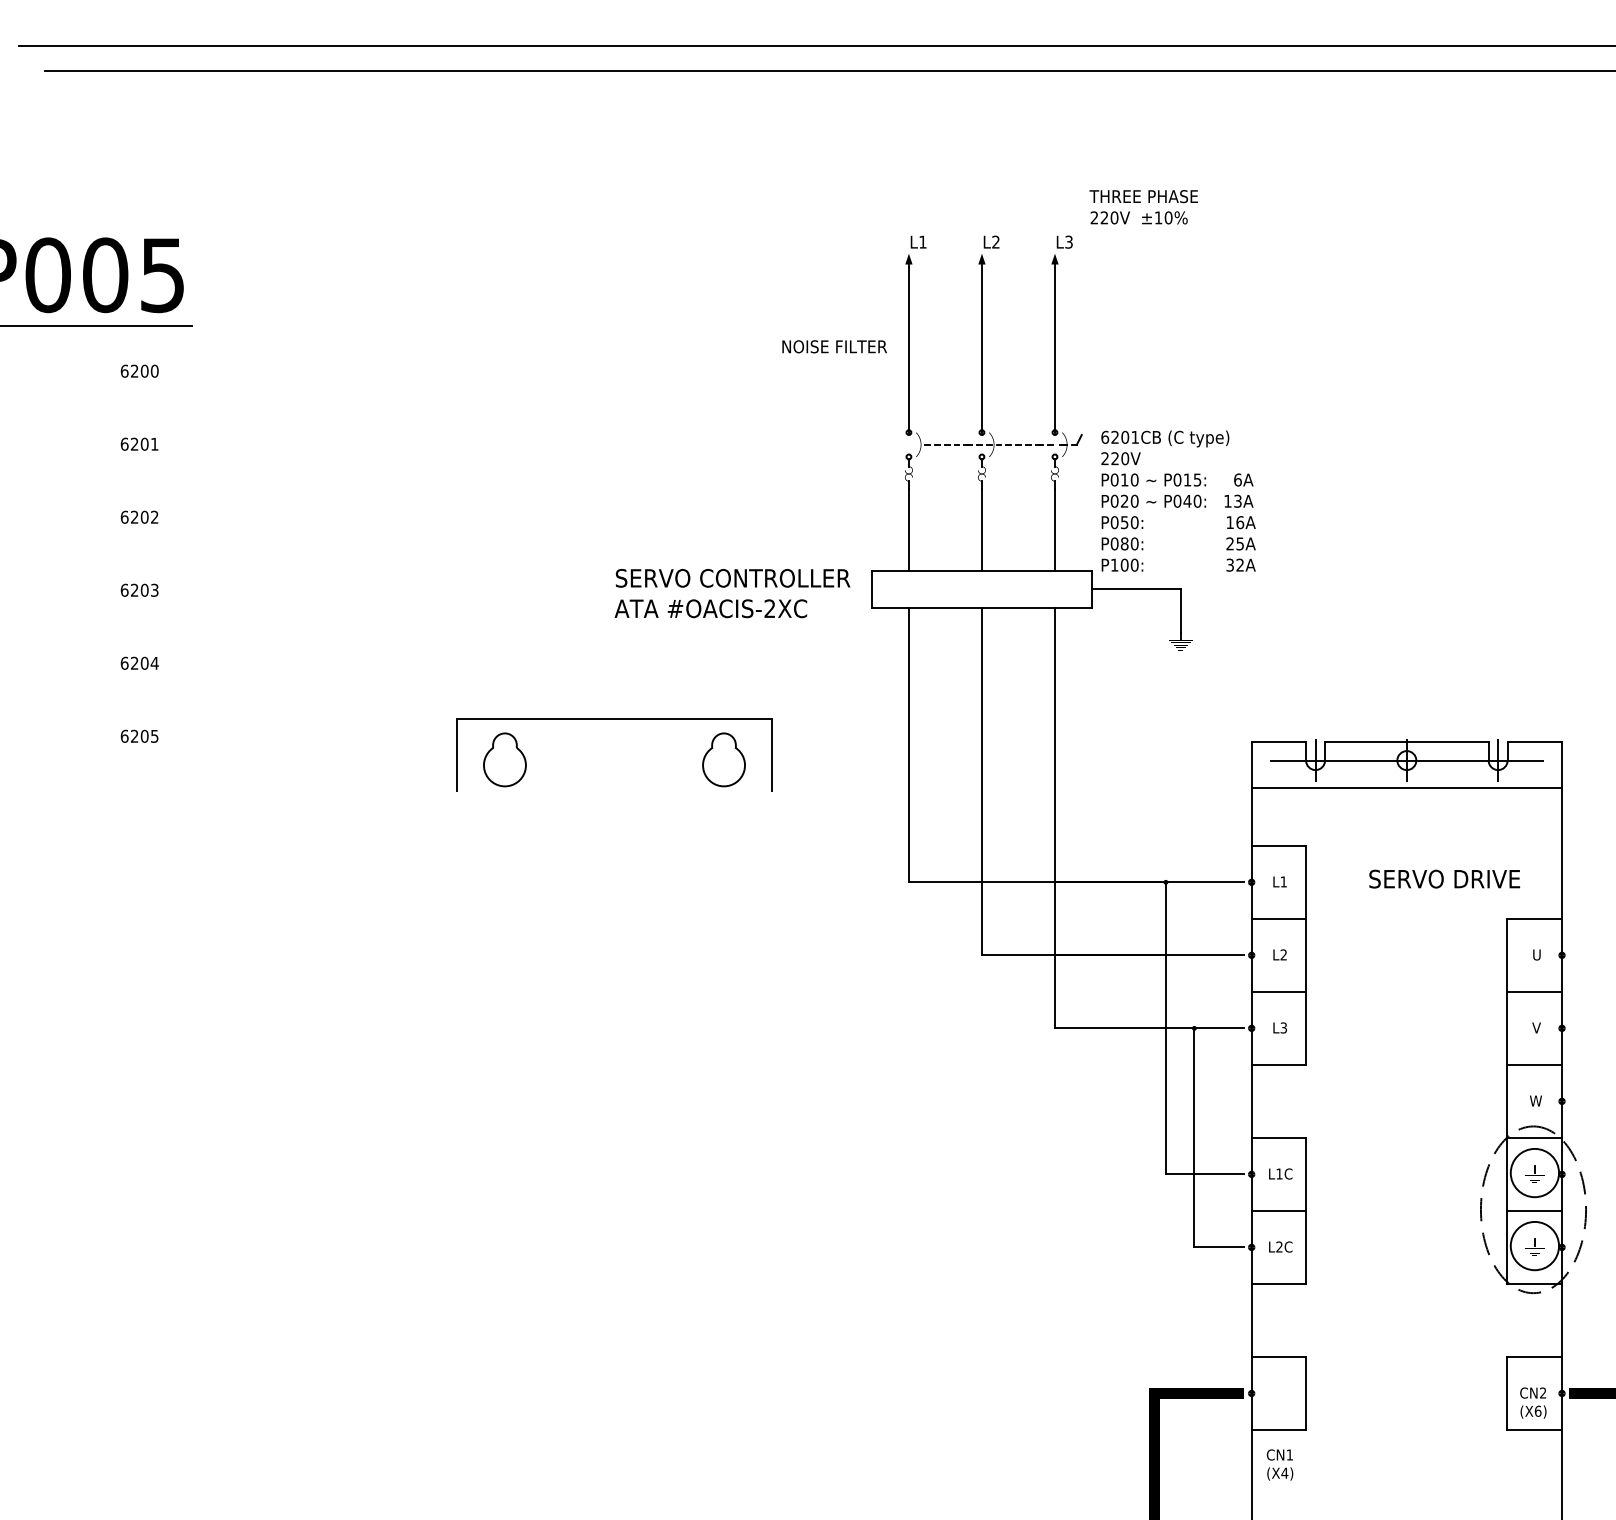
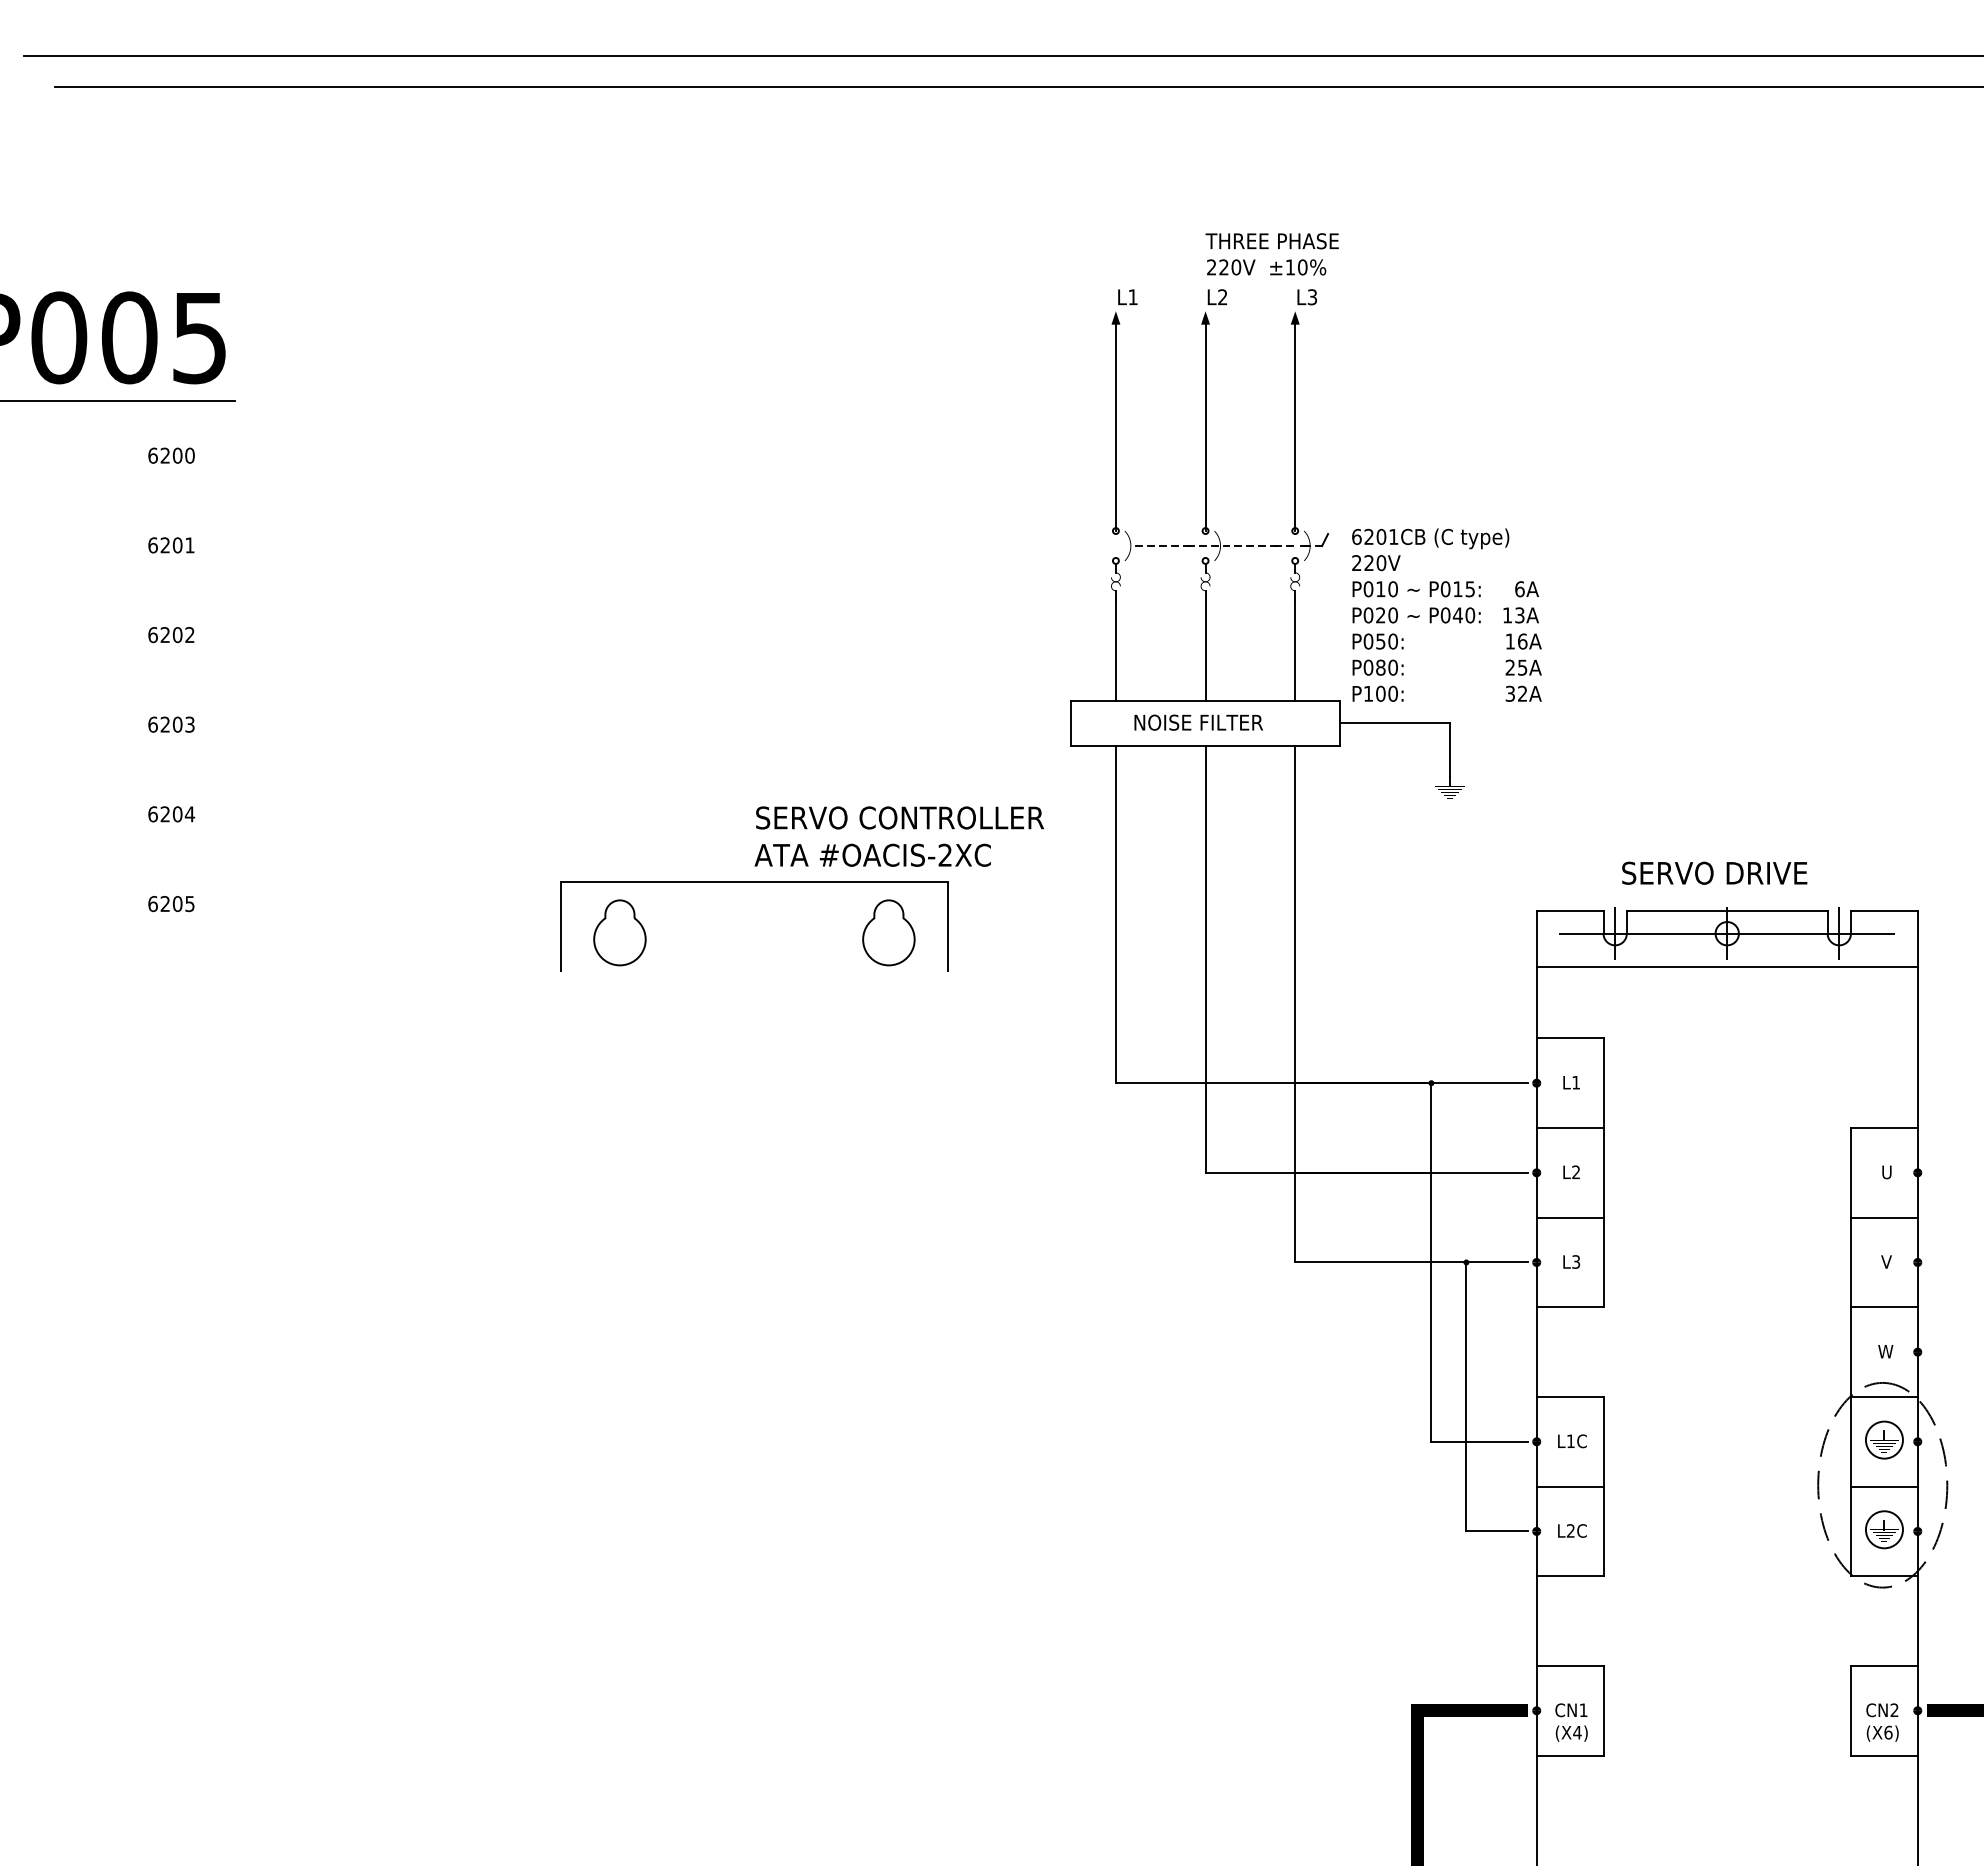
text: (1143, 207) -> (1271, 254), moved
text: (834, 346) -> (1198, 722), moved
text: (731, 593) -> (898, 836), moved
text: (1444, 878) -> (1714, 872), moved
circle: (1534, 1172) -> (1883, 1439), size x0.62
circle: (1534, 1245) -> (1883, 1529), size x0.62
text: (1280, 1464) -> (1571, 1722), moved

